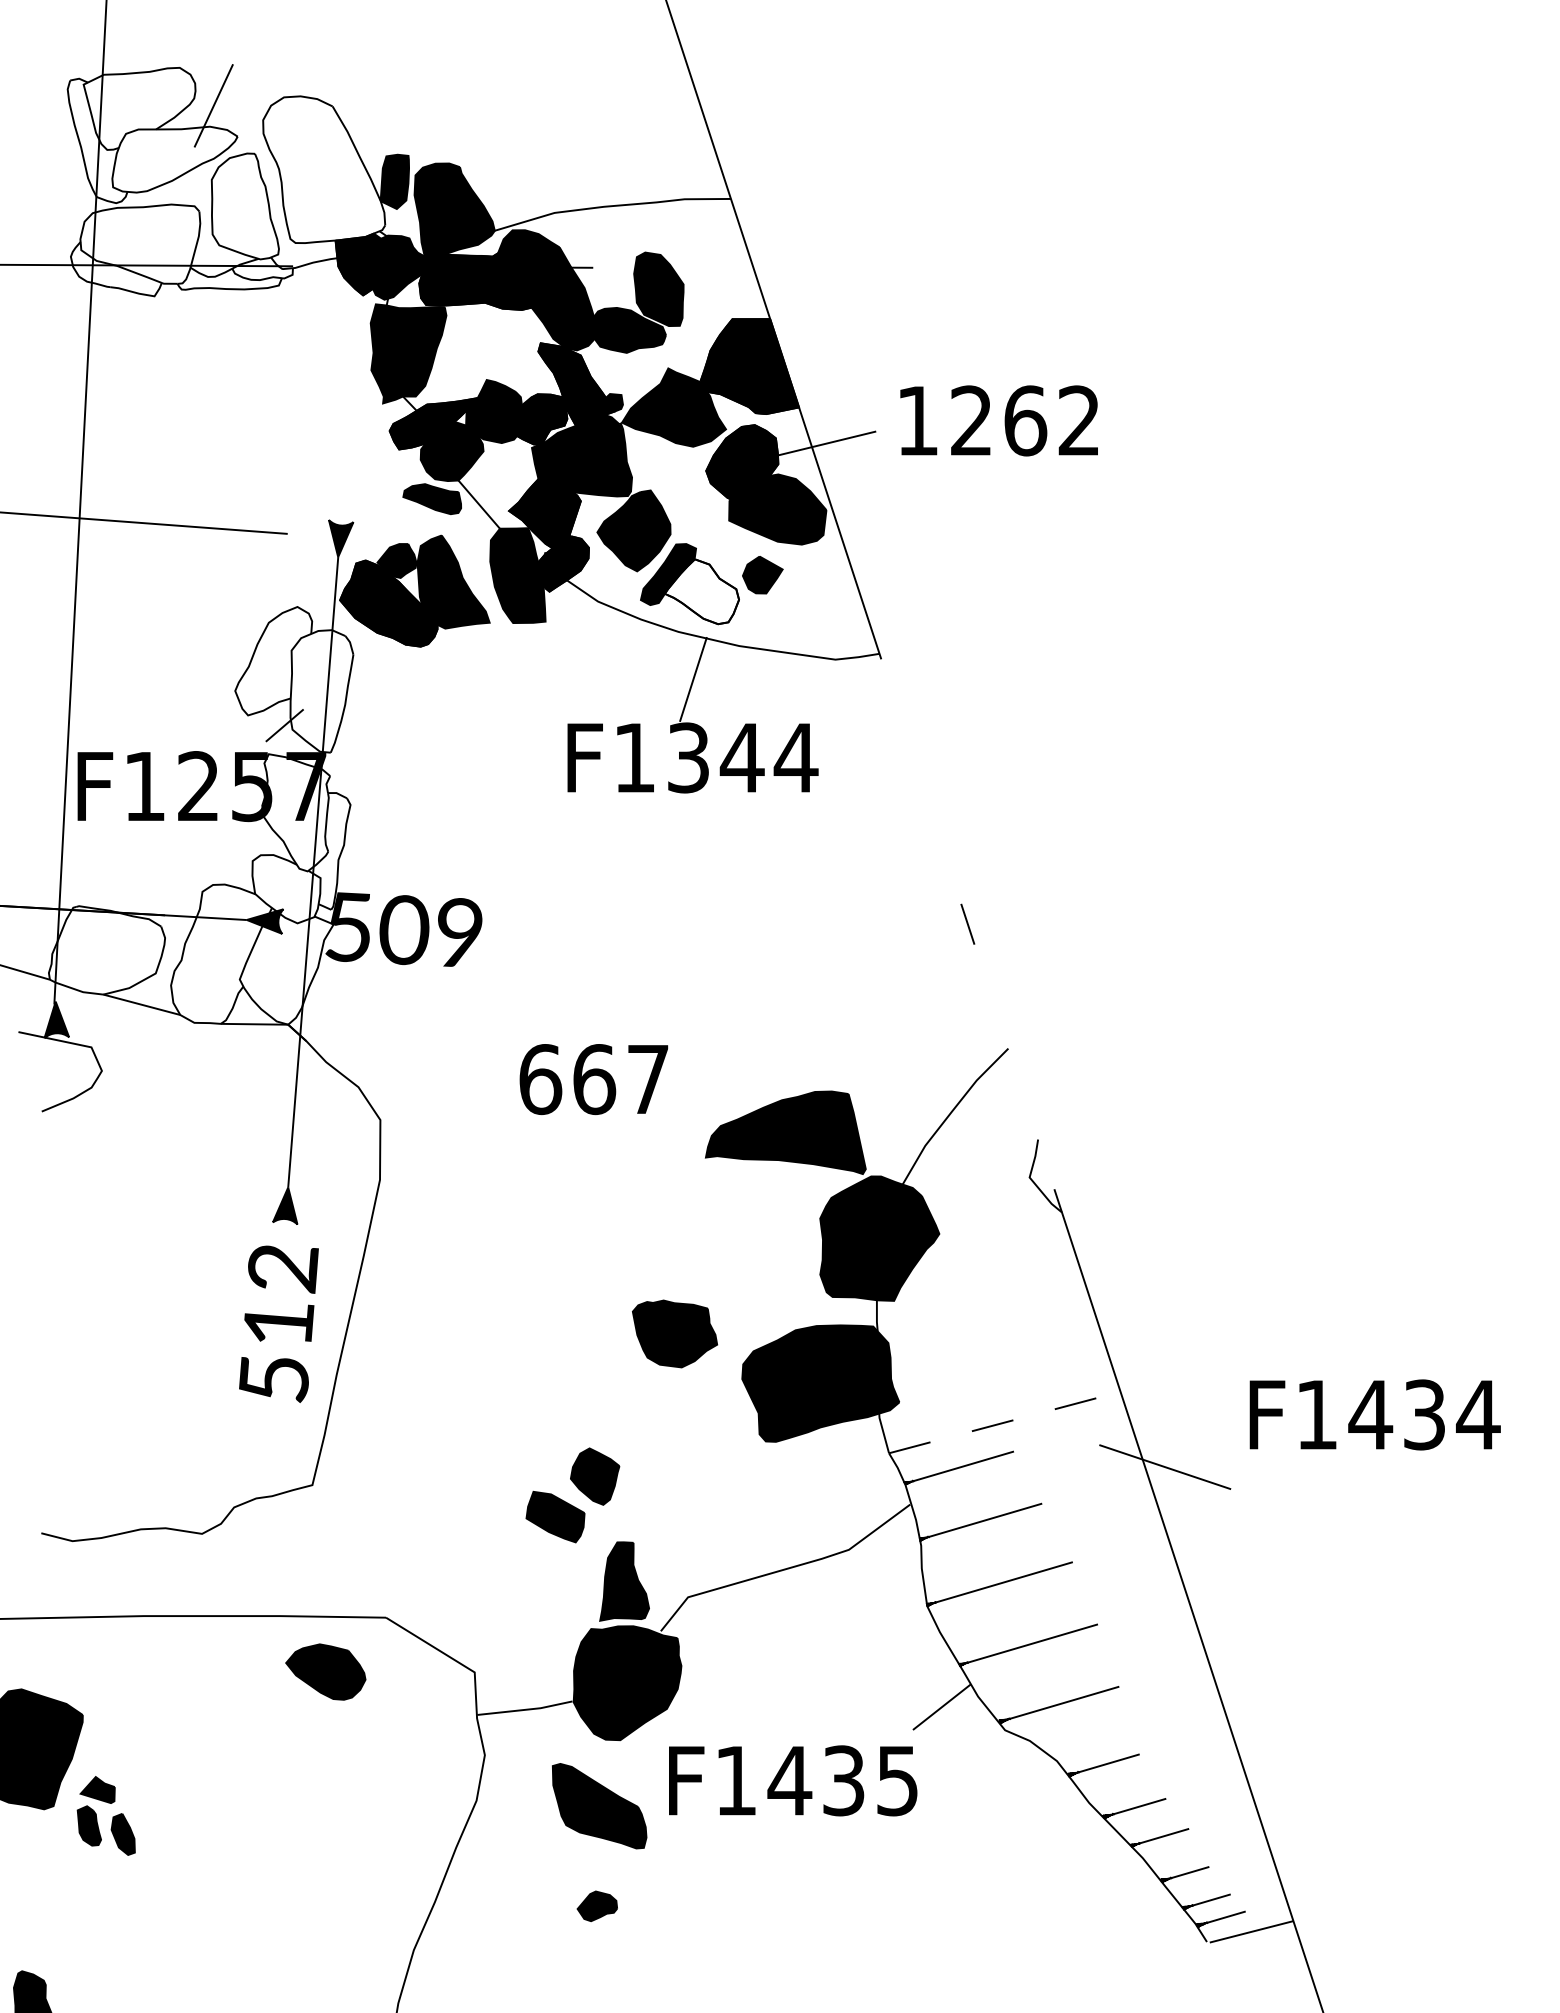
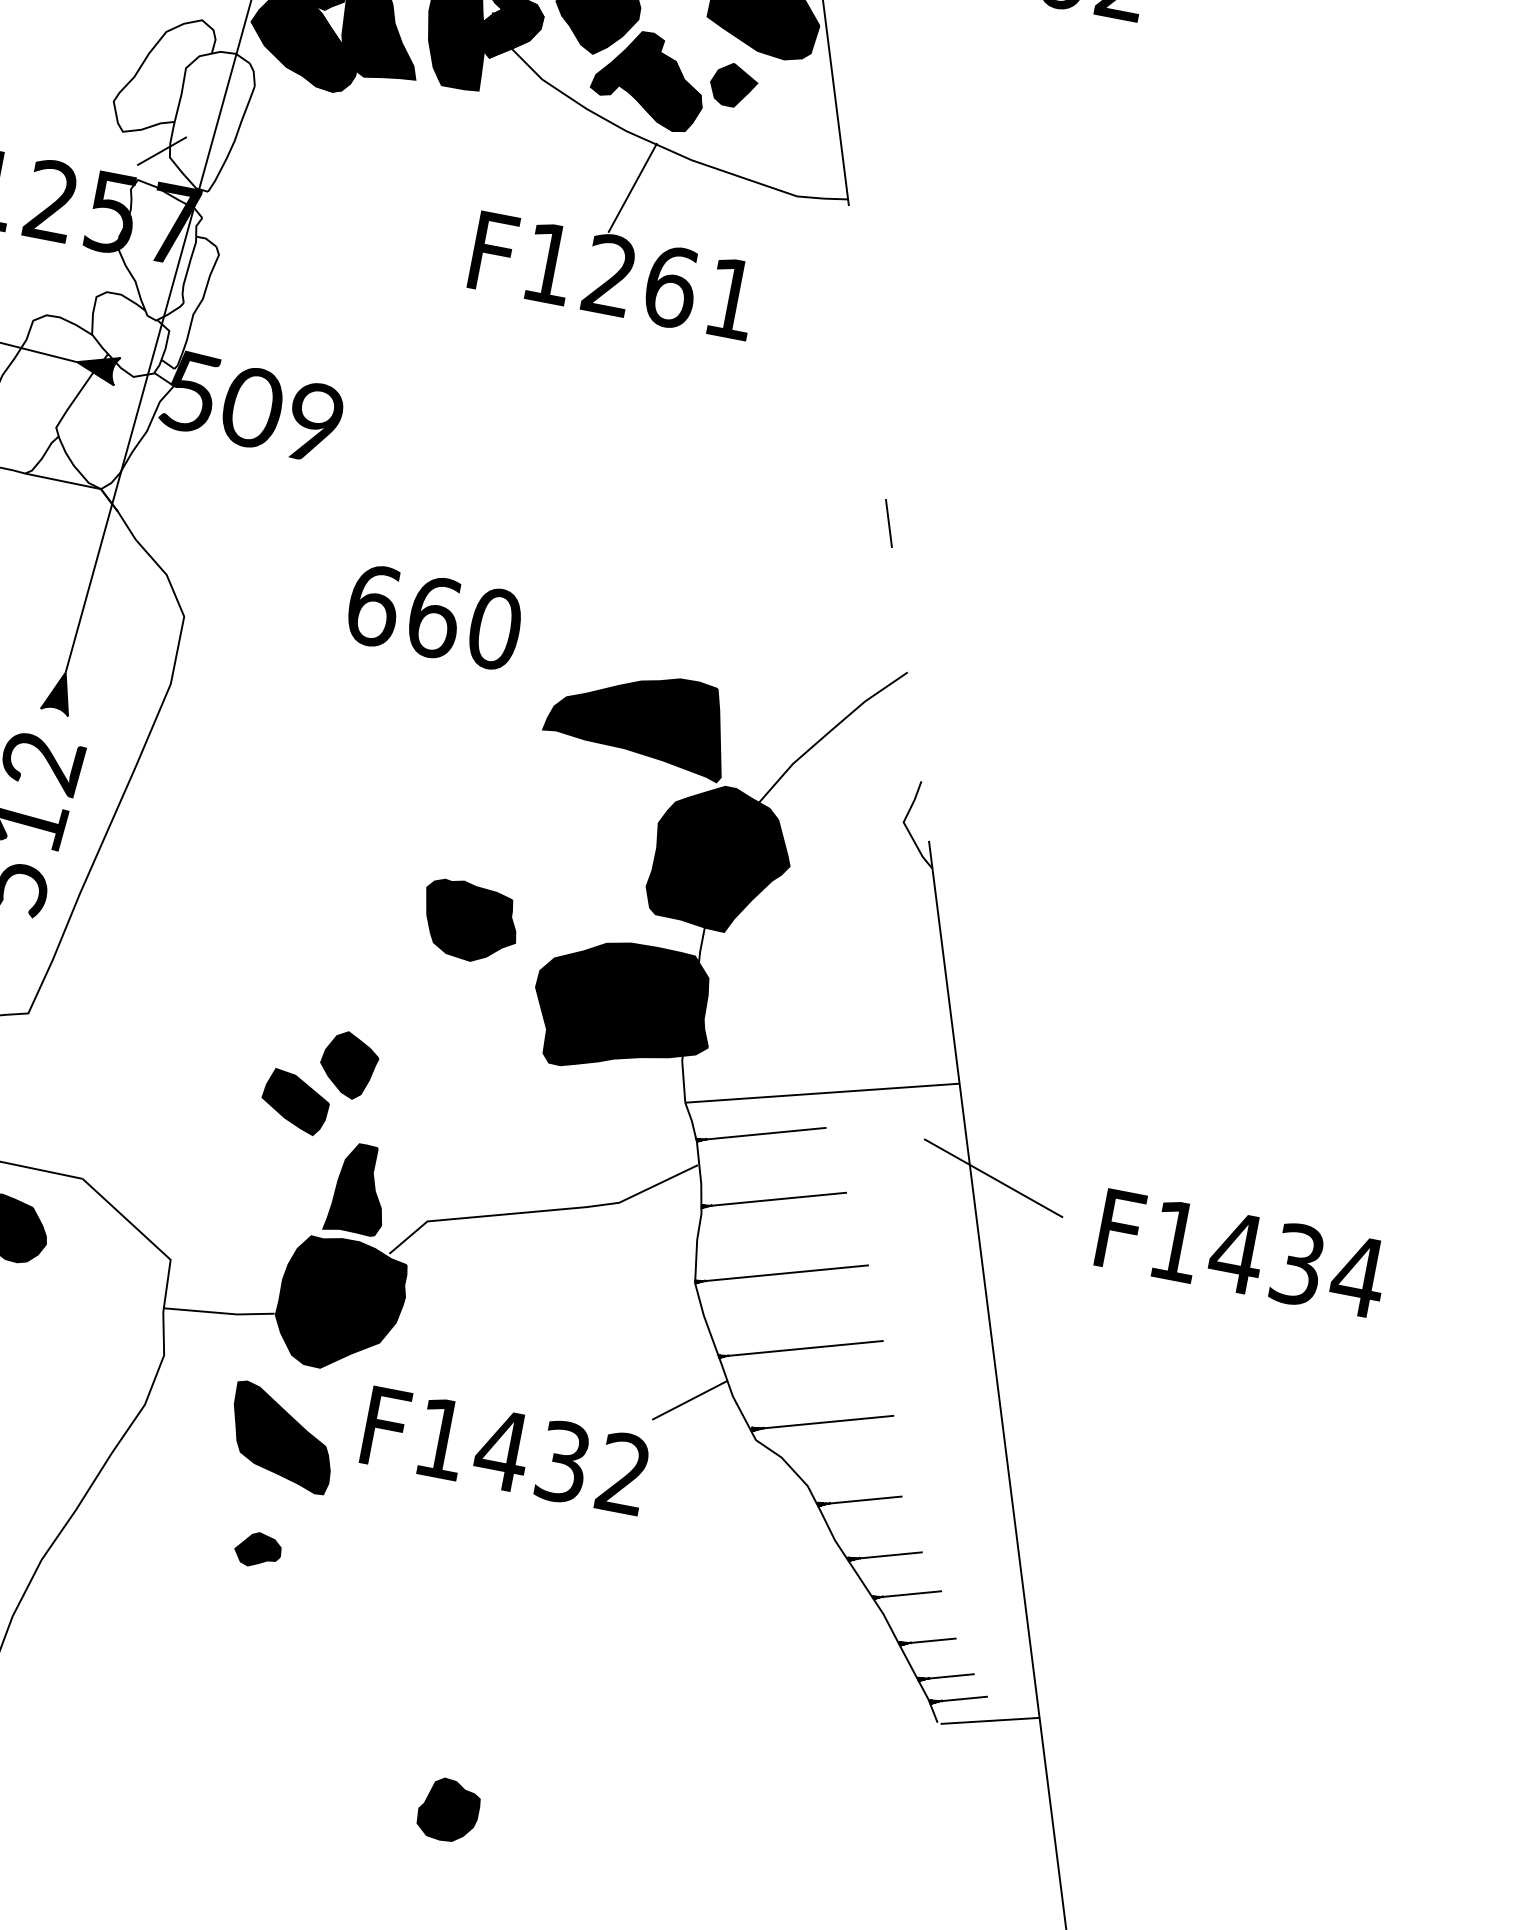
fill: (701, 591) -> (660, 90), added
text: (743, 757) -> (672, 286), F1344 -> F1261
text: (648, 1079) -> (495, 629), 667 -> 660
text: (1374, 1414) -> (1241, 1253), moved
line: (1004, 1422) -> (822, 1093), dashed -> solid
text: (897, 1780) -> (623, 1473), F1435 -> F1432

